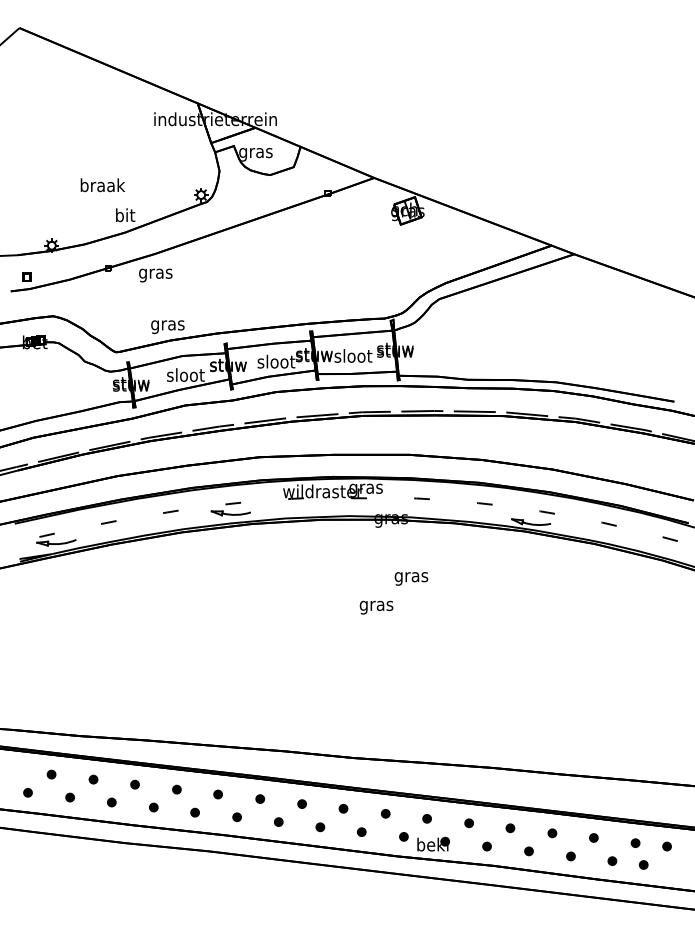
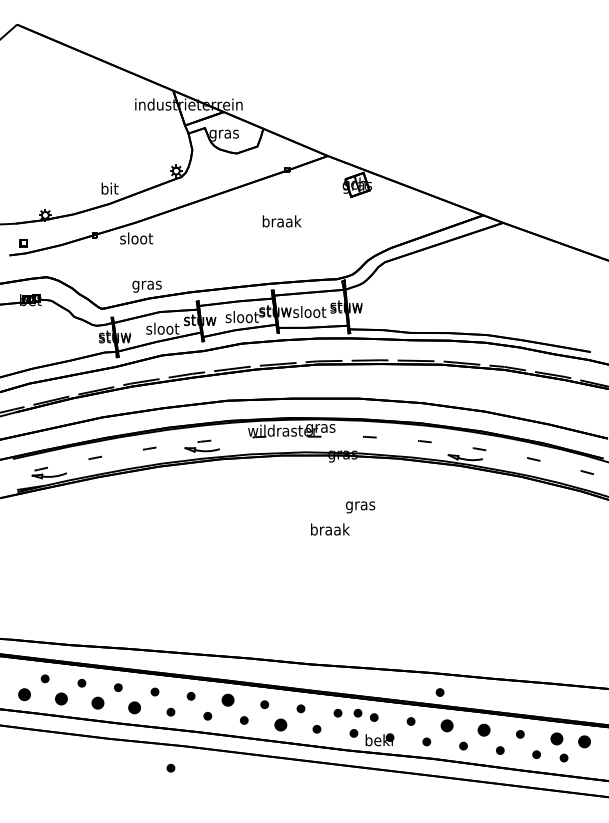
text: (102, 185) -> (281, 221), moved
text: (155, 273) -> (136, 239), gras -> sloot
text: (377, 605) -> (330, 530), gras -> braak
part: (501, 790) -> (439, 692), added
part: (27, 792) -> (24, 694), size x1.6
part: (70, 797) -> (61, 698), size x1.6
part: (259, 799) -> (227, 700), size x1.6
part: (111, 802) -> (97, 703), size x1.6
part: (153, 807) -> (134, 707), size x1.6
part: (407, 813) -> (357, 712), added
part: (320, 826) -> (280, 724), size x1.6
part: (510, 827) -> (447, 725), size x1.6
part: (551, 833) -> (483, 730), size x1.6
part: (635, 842) -> (556, 738), size x1.6
part: (667, 846) -> (584, 741), size x1.6
part: (194, 875) -> (170, 767), added

